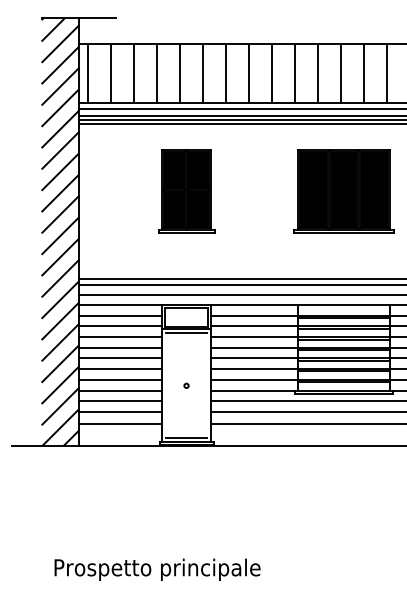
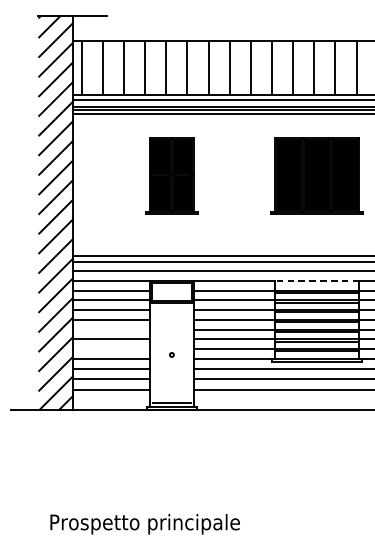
line: (344, 305) -> (317, 281), solid -> dashed
line: (186, 333) -> (171, 306), removed
line: (120, 358) -> (111, 329), removed
line: (120, 379) -> (111, 349), removed

